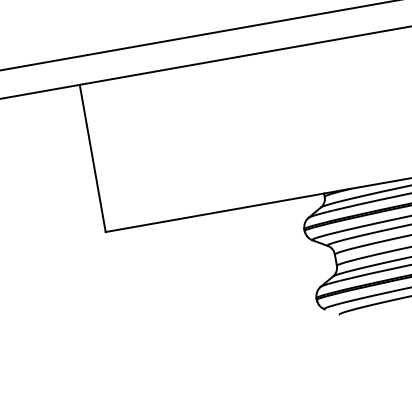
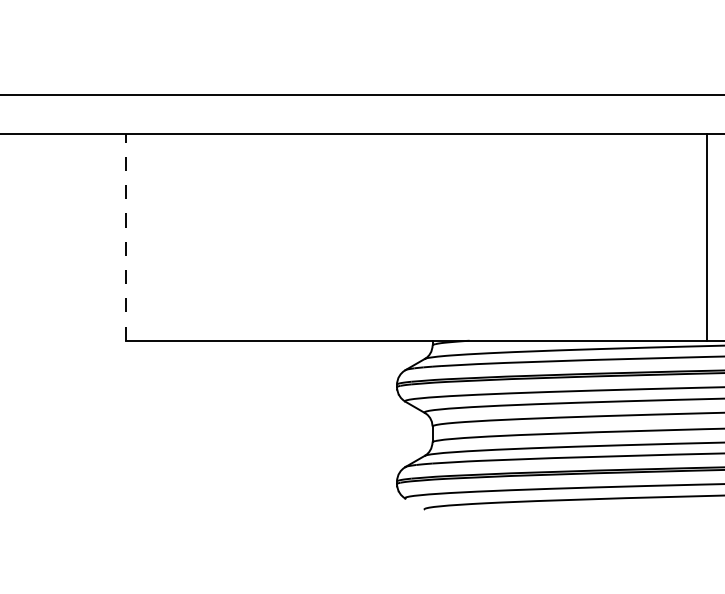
line: (92, 157) -> (125, 236), solid -> dashed

